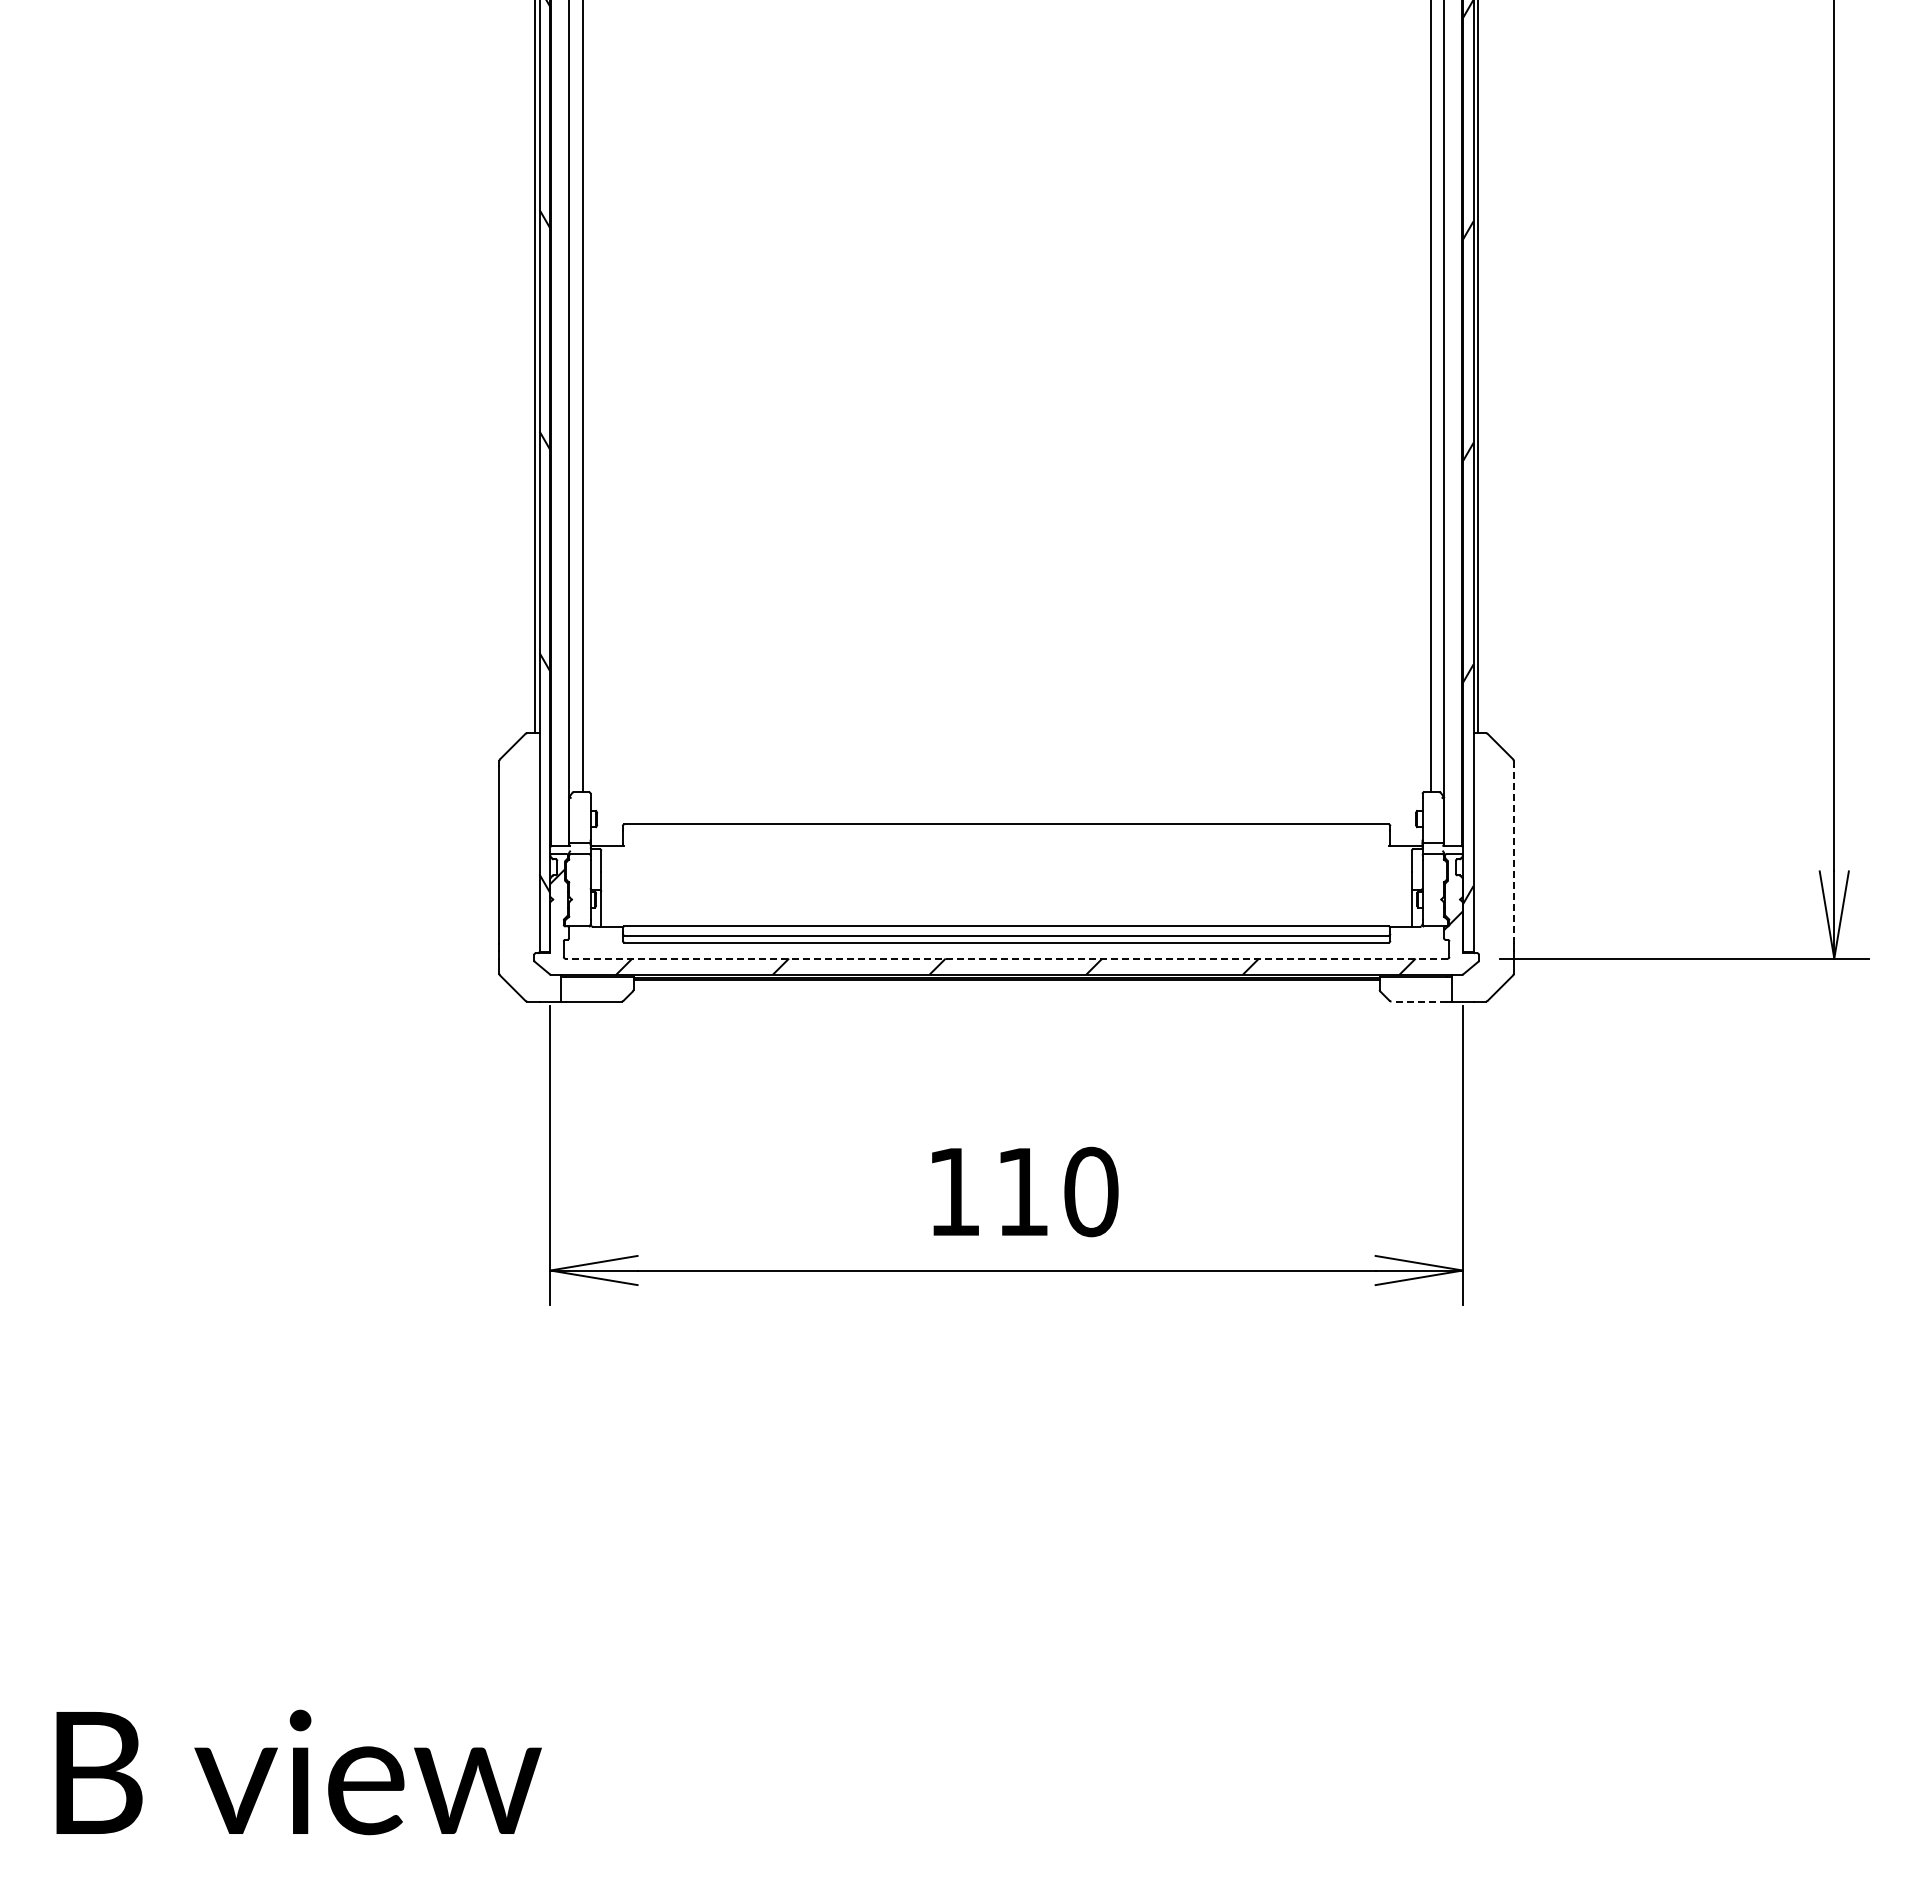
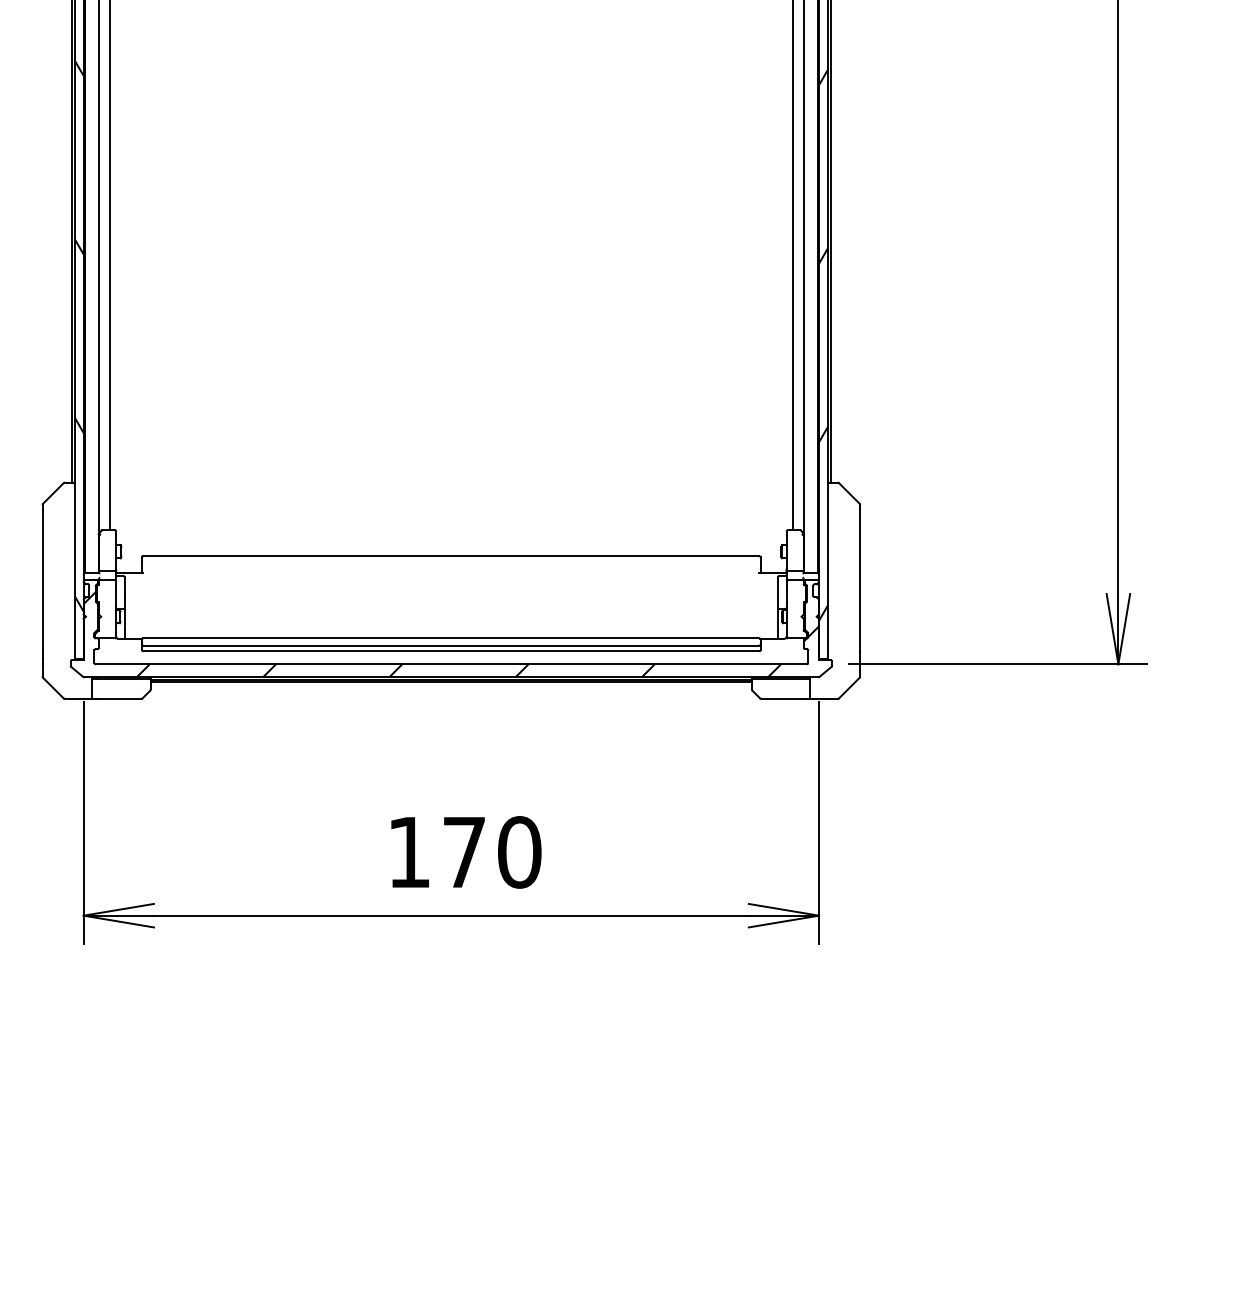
line: (1513, 854) -> (859, 580), dashed -> solid
line: (1006, 958) -> (451, 664), dashed -> solid
line: (1419, 1001) -> (784, 698), dashed -> solid
text: (1022, 1191) -> (464, 852), 110 -> 170

